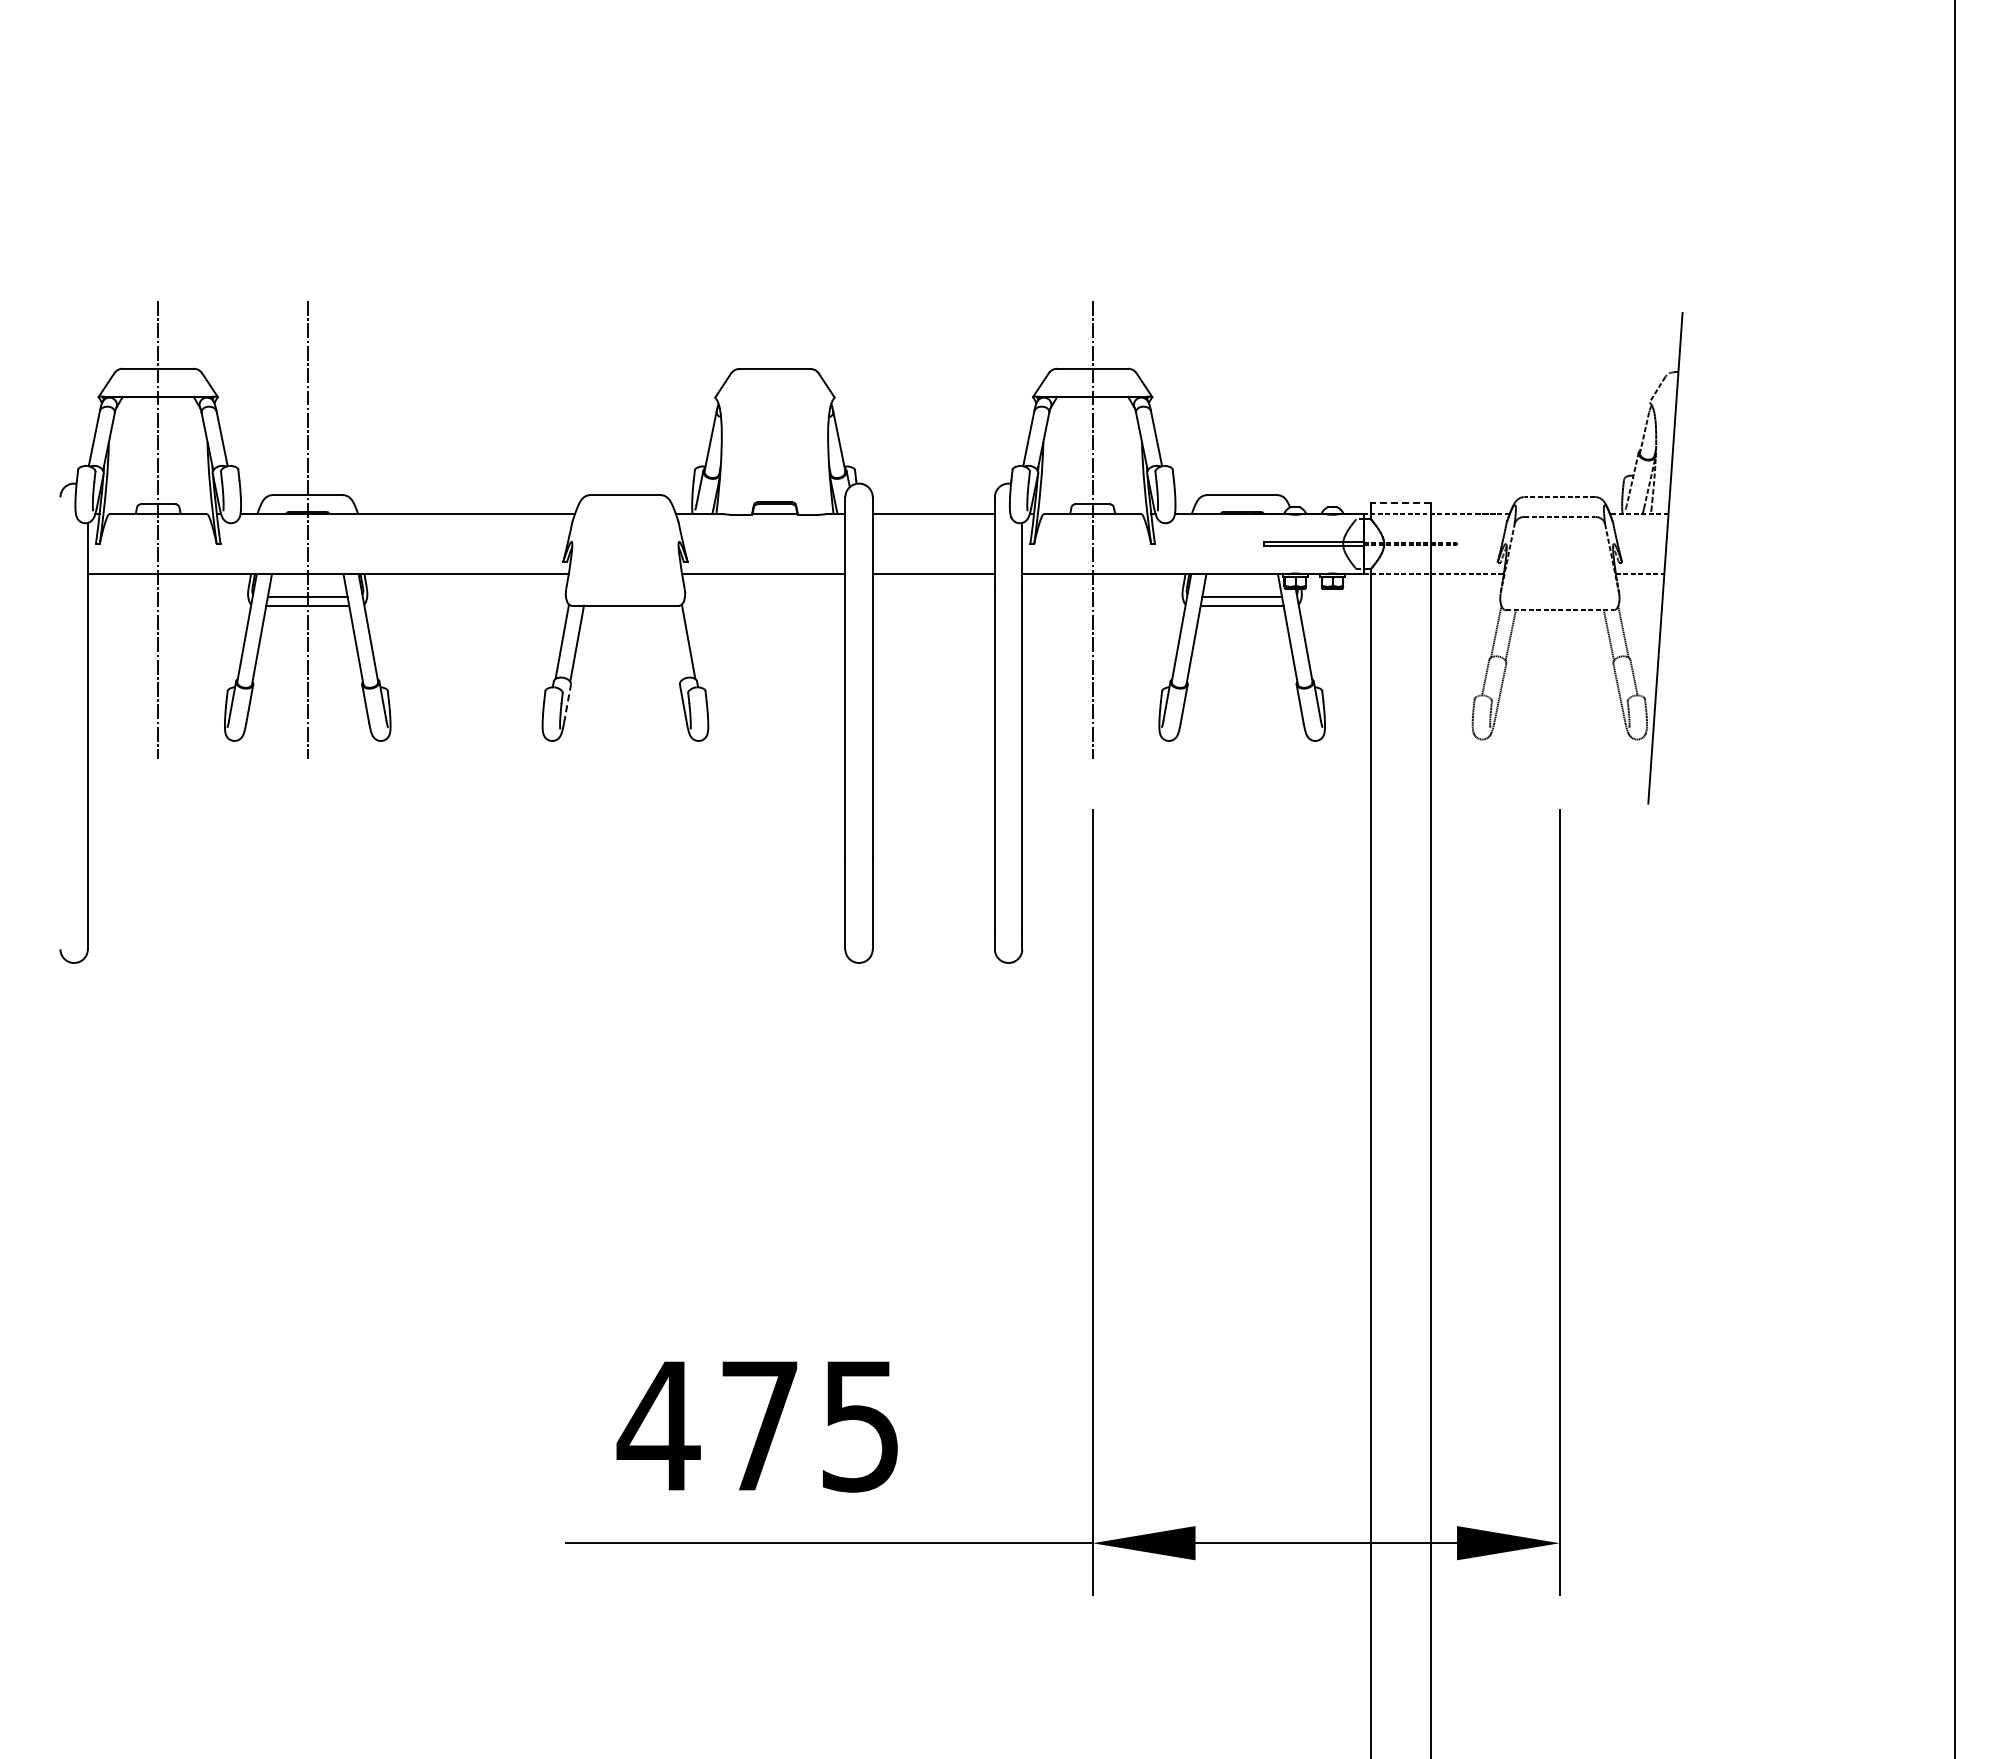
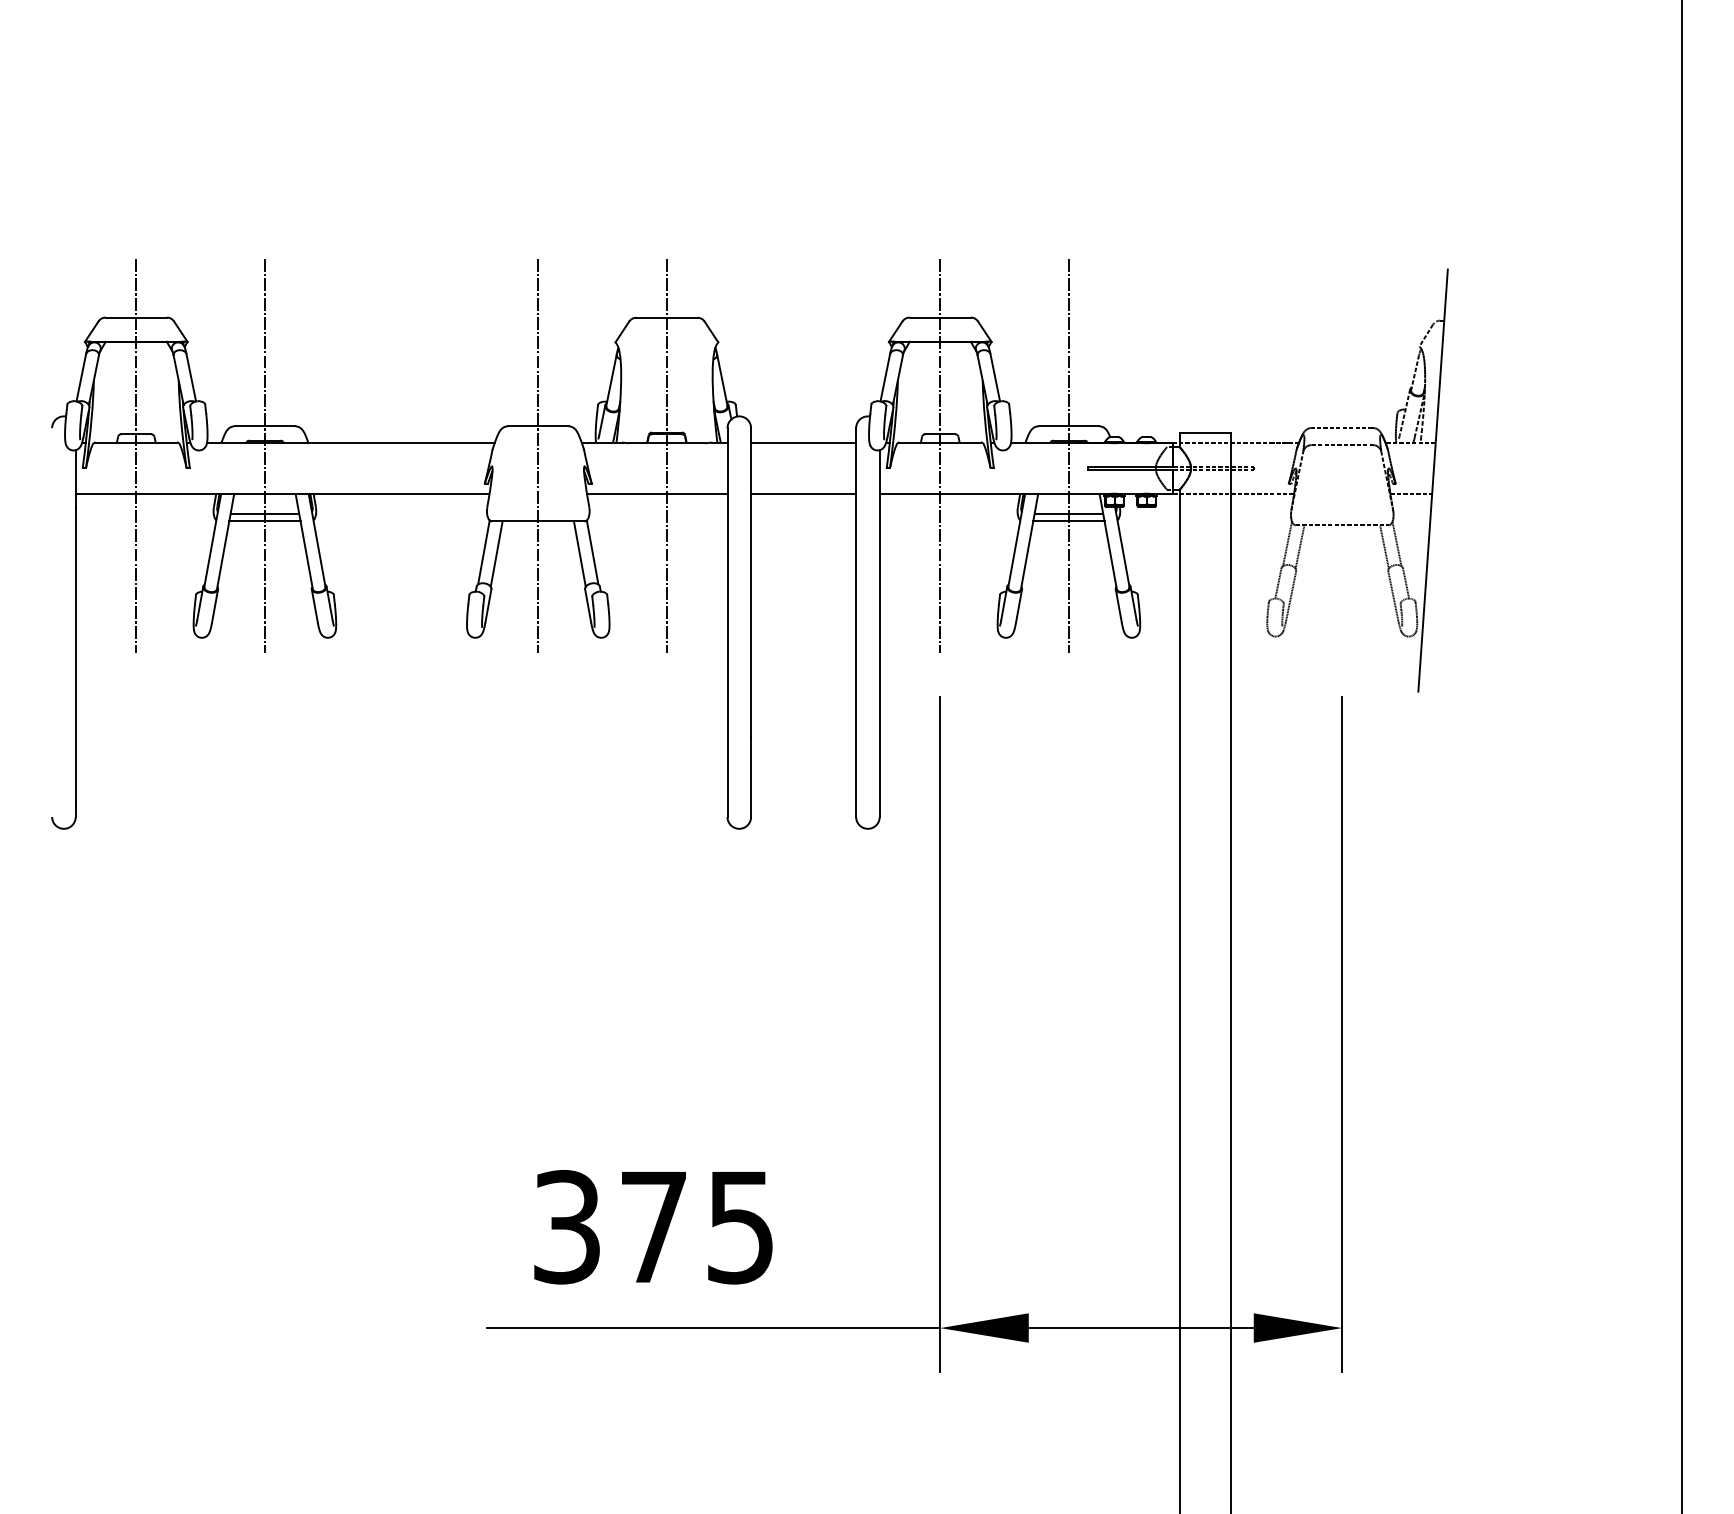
line: (1400, 503) -> (1205, 433), dashed -> solid
line: (625, 529) -> (538, 455), added
line: (774, 529) -> (666, 455), added
line: (1242, 529) -> (1069, 455), added
line: (673, 643) -> (579, 553), added
line: (567, 703) -> (488, 605), dashed -> solid
text: (658, 1425) -> (566, 1226), 475 -> 375

